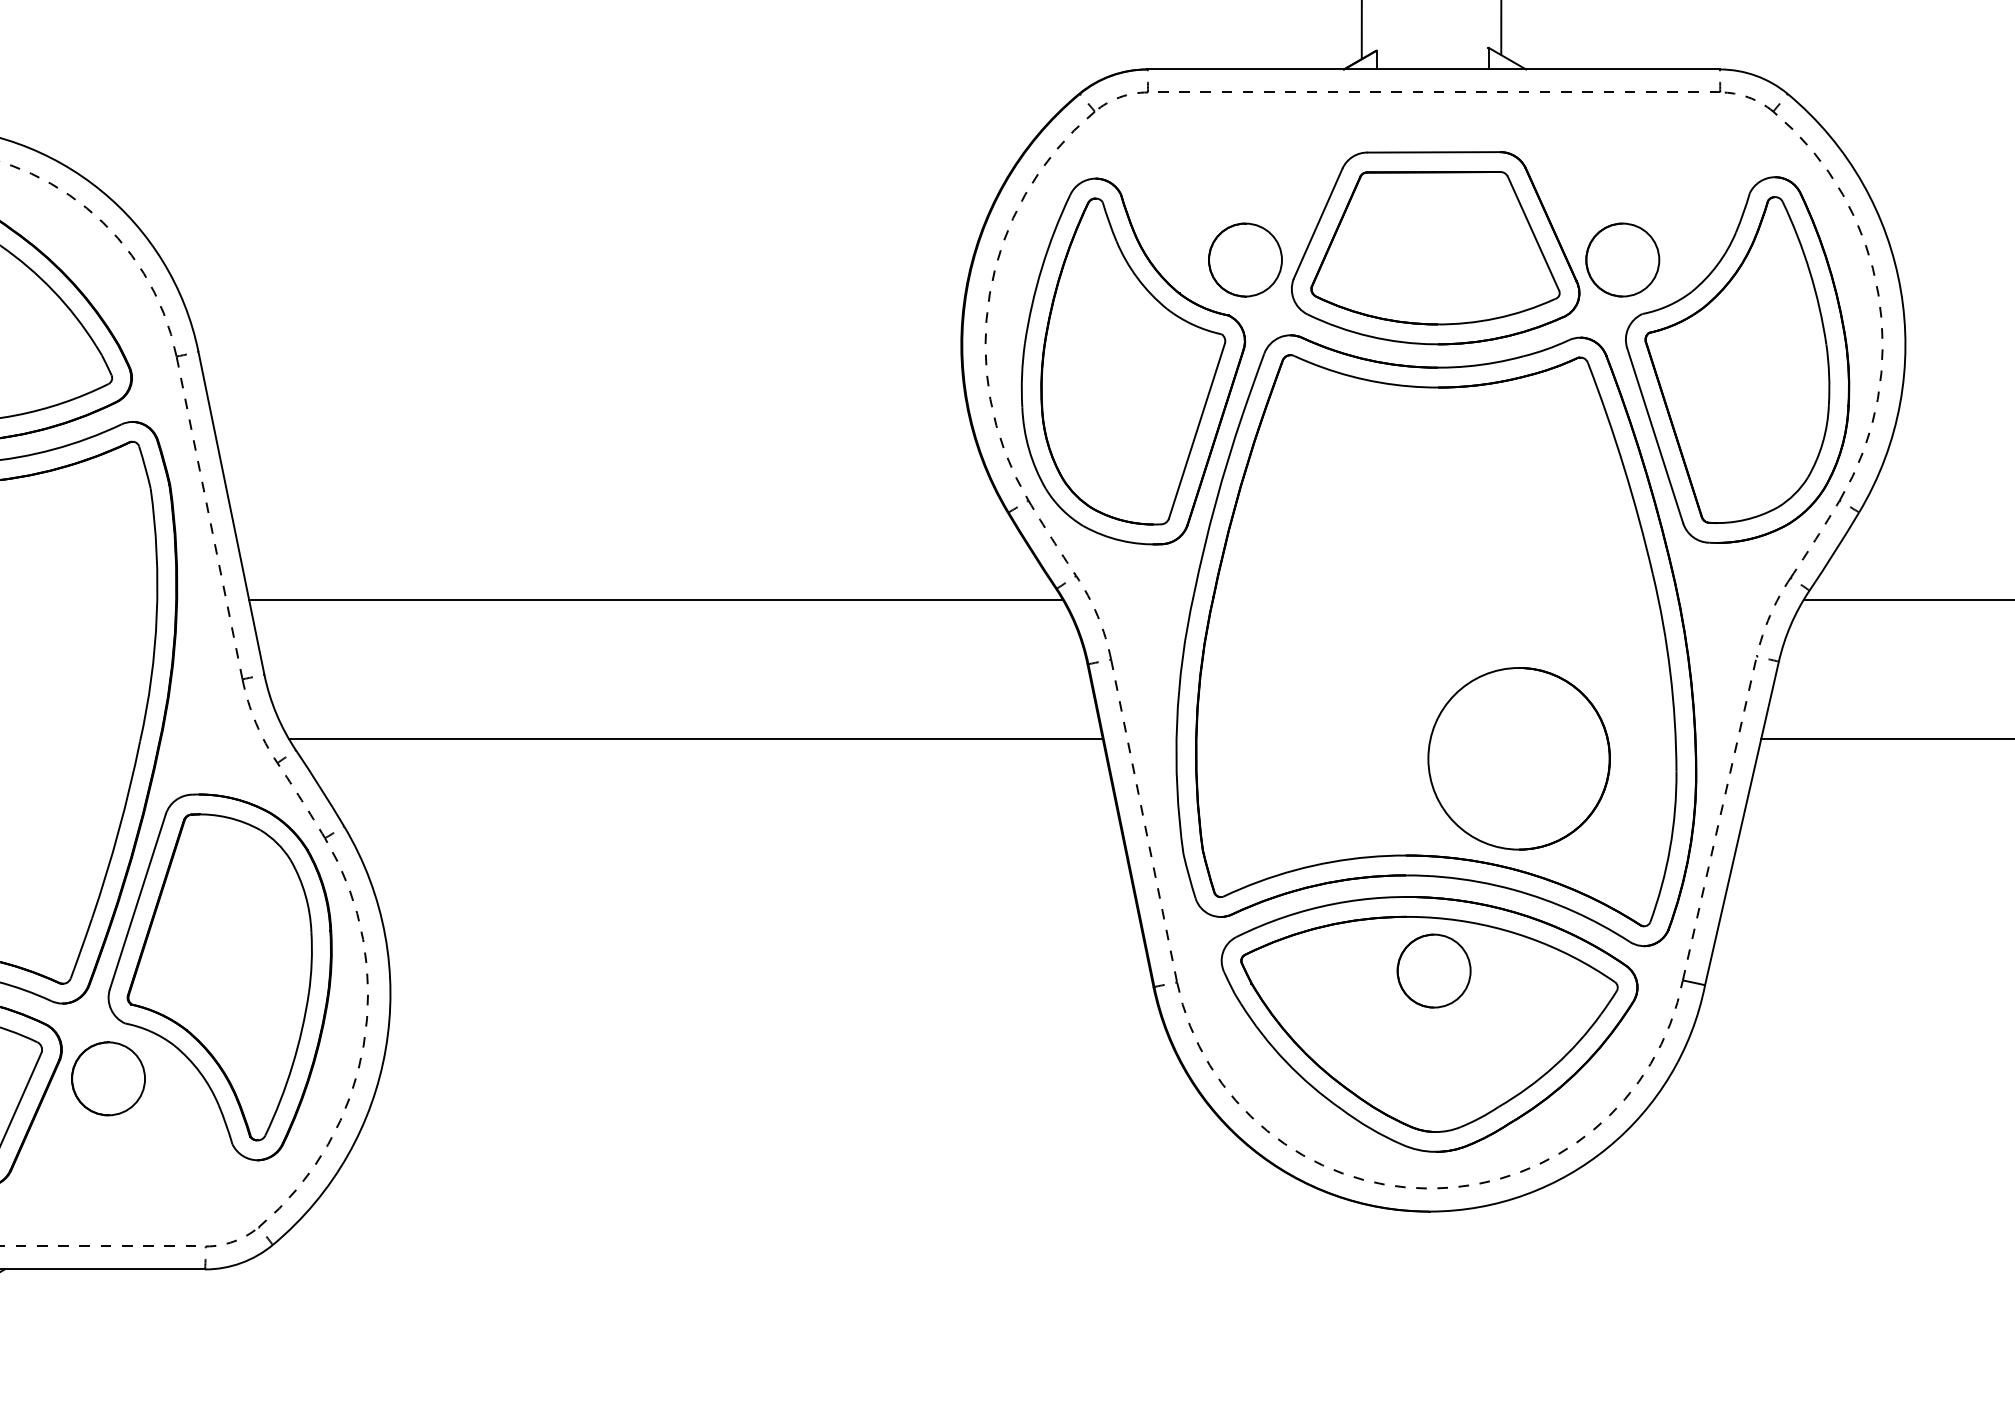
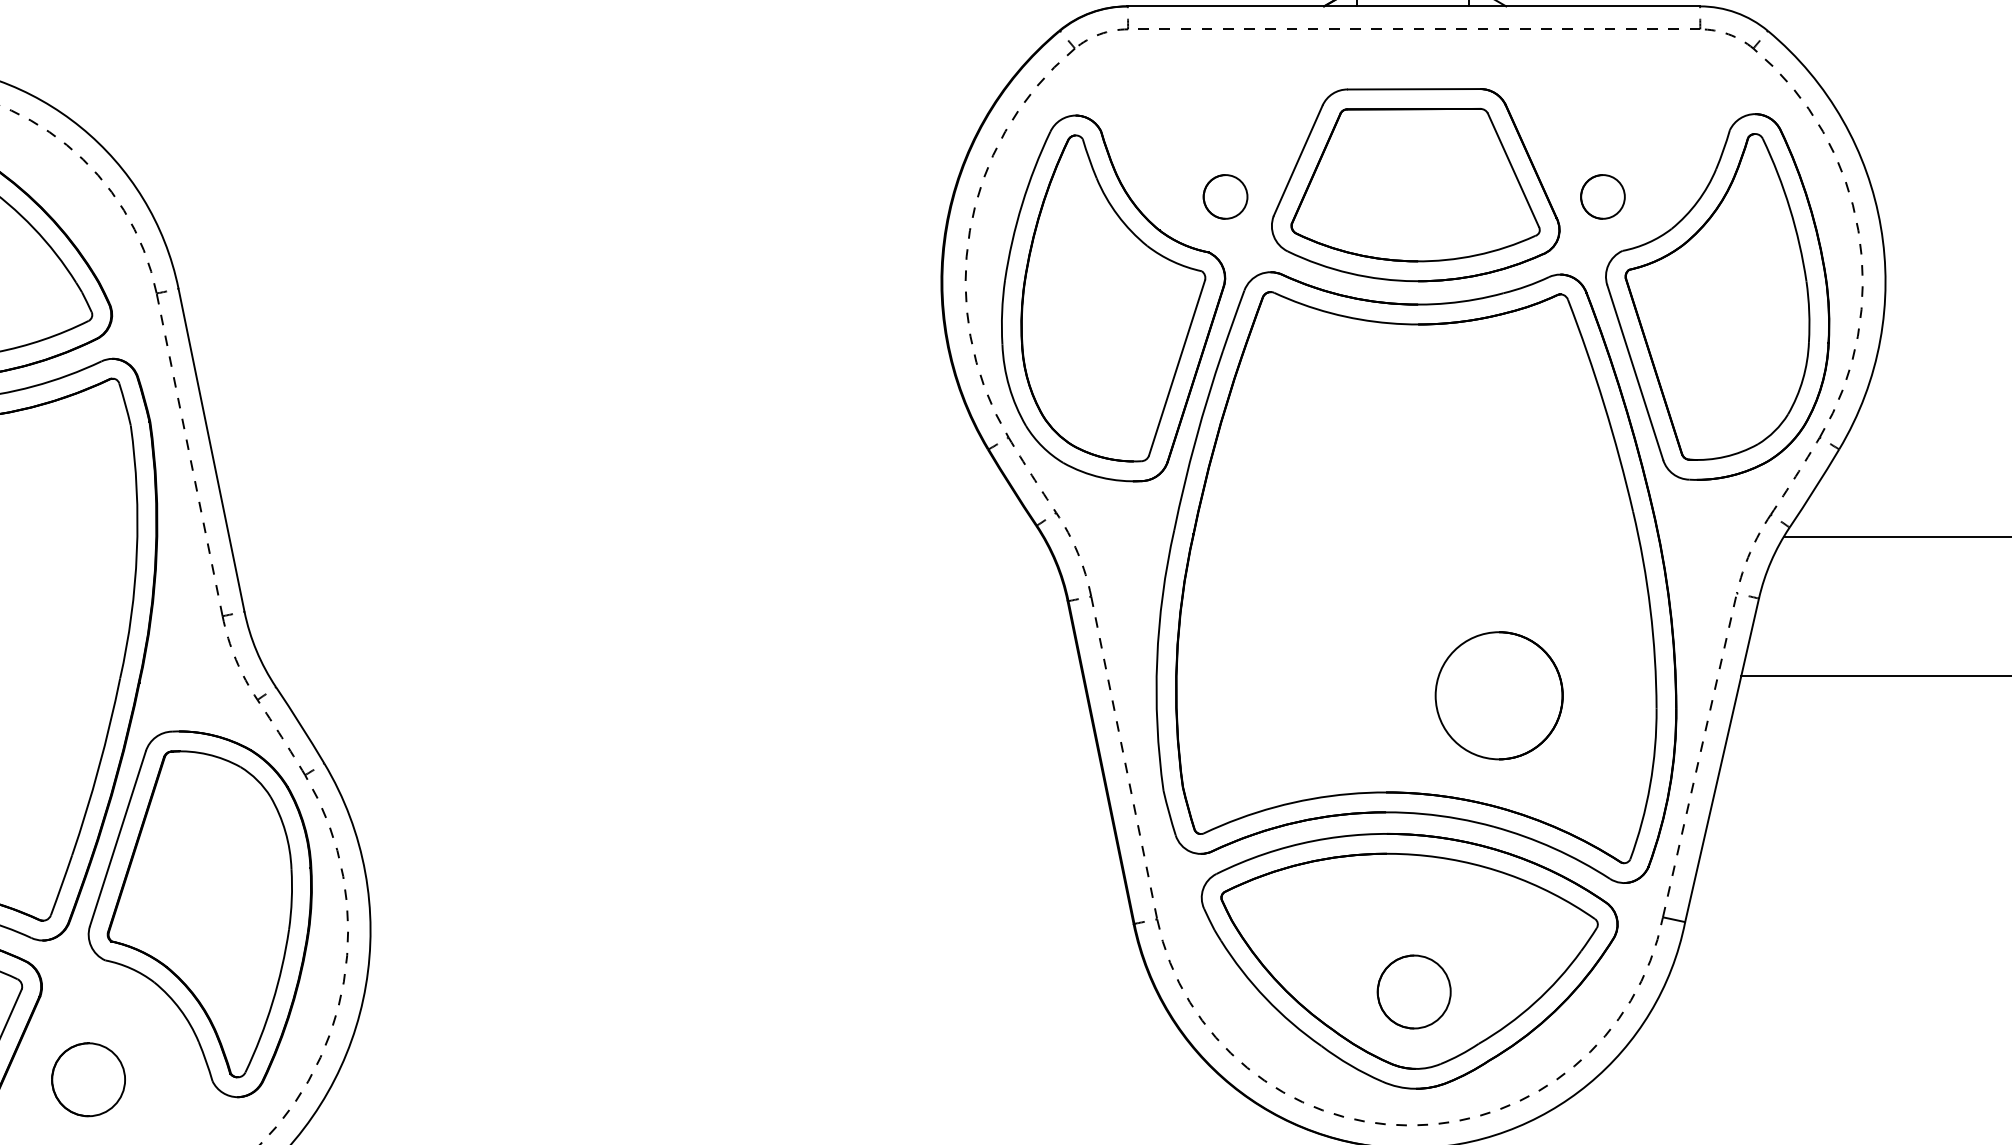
part: (1245, 259) -> (1225, 196), size x0.6
part: (1622, 259) -> (1602, 196), size x0.6
line: (655, 599) -> (635, 536), removed
line: (695, 739) -> (675, 676), removed
circle: (1518, 758) -> (1498, 695), size x0.7
part: (1433, 970) -> (1413, 991), moved
part: (108, 1078) -> (88, 1079), moved

